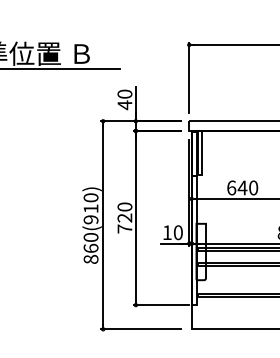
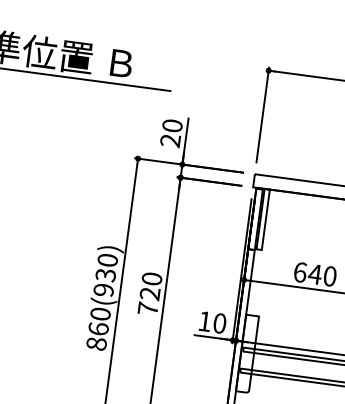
text: (124, 105) -> (169, 141), 40 -> 20
text: (90, 208) -> (105, 274), 860(910) -> 860(930)

